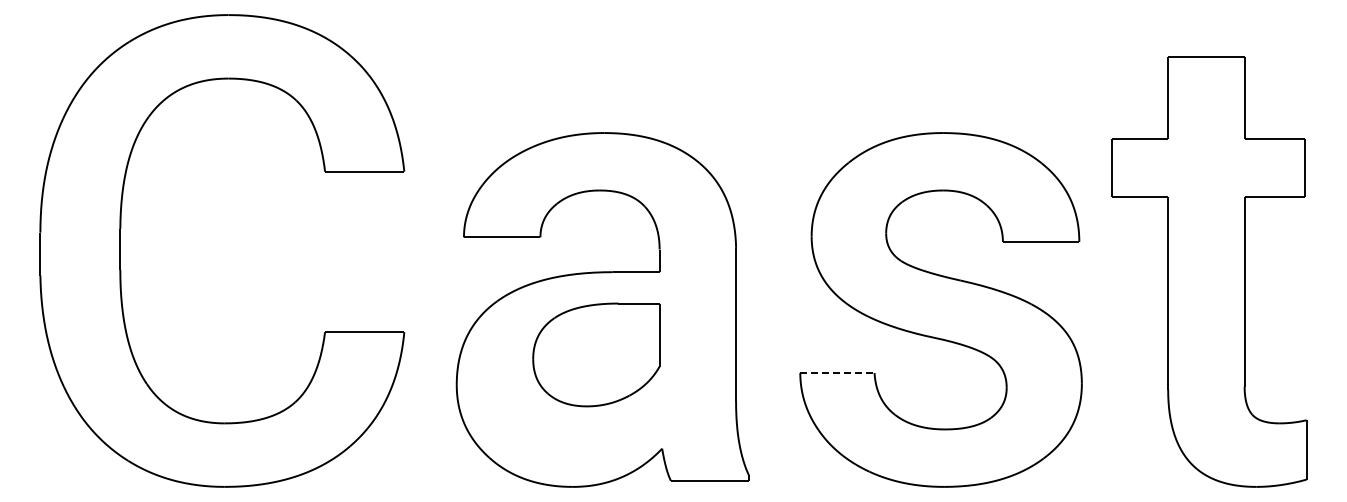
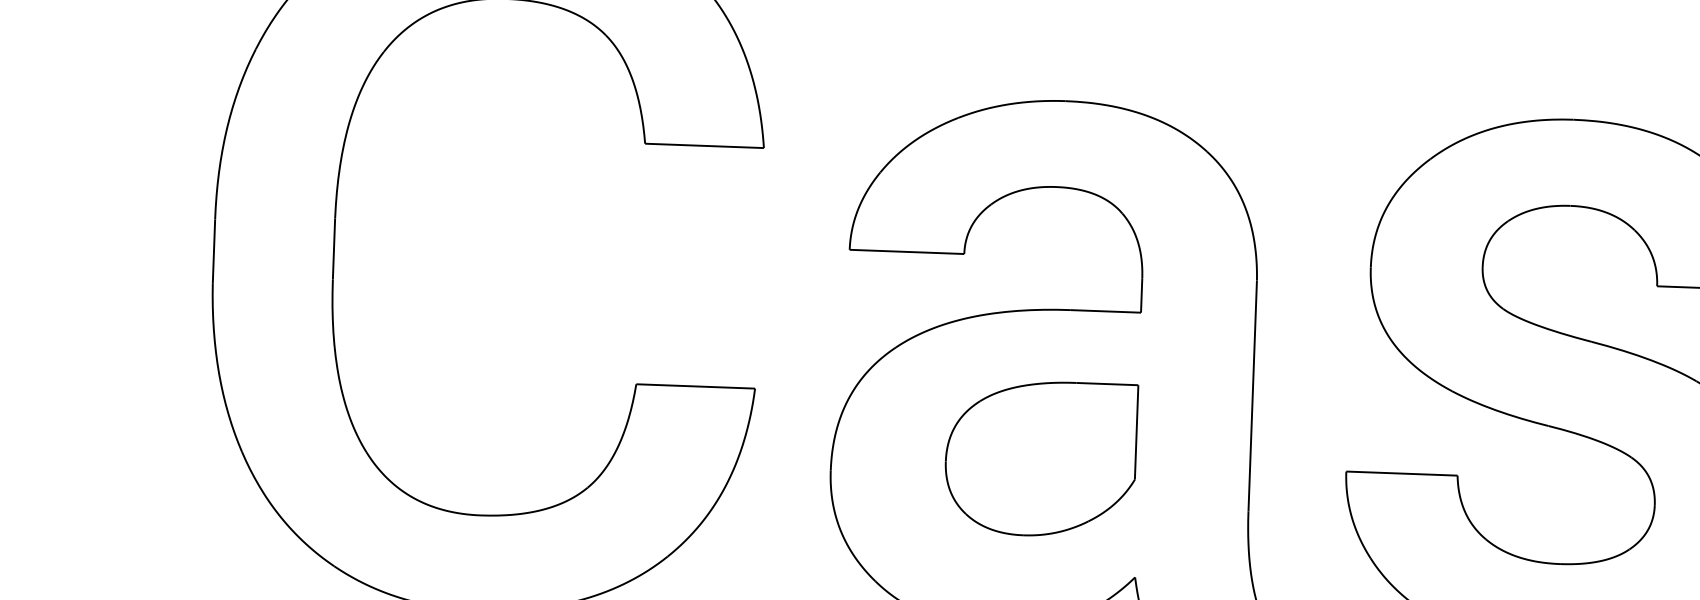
part: (596, 354) -> (1040, 458), moved
line: (837, 373) -> (1402, 474), dashed -> solid

